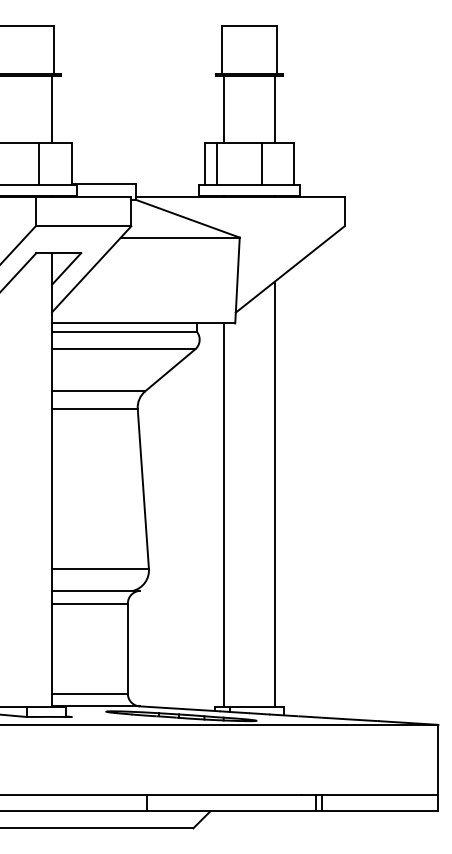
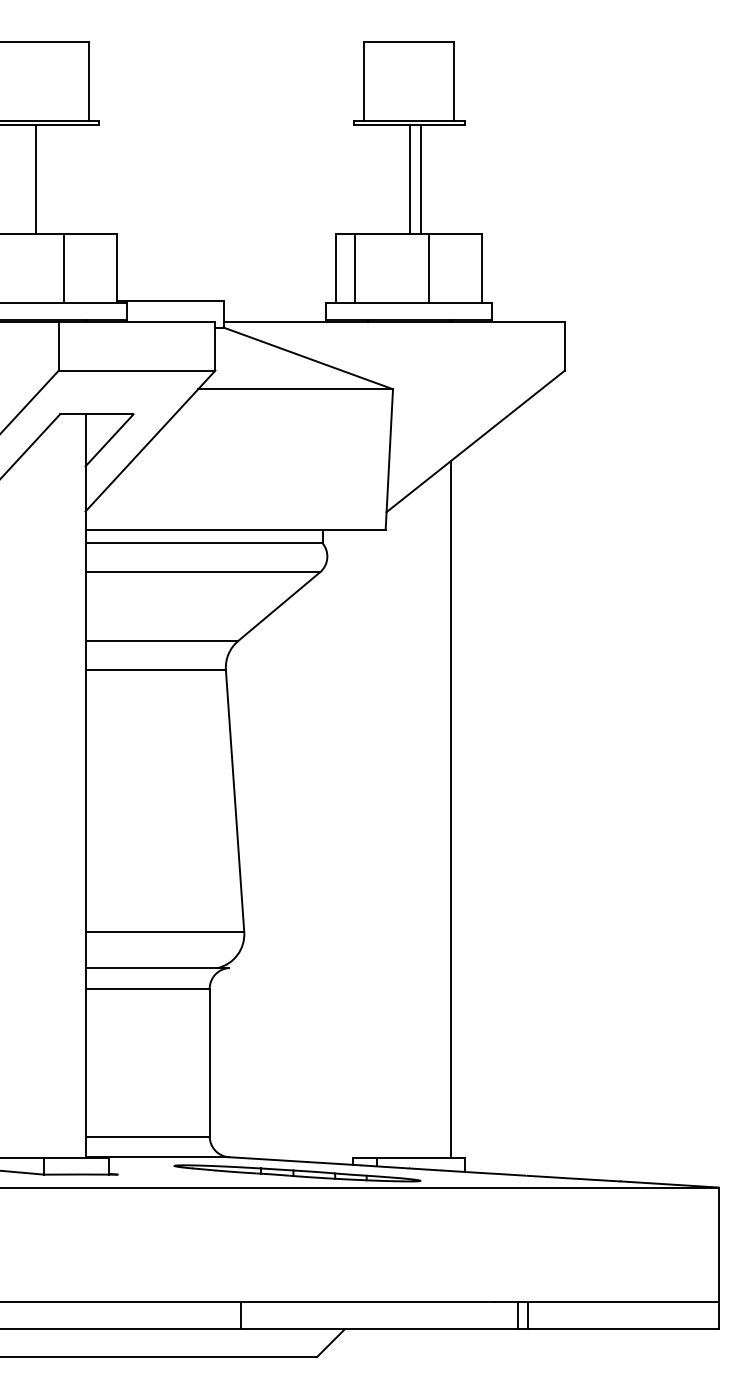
line: (52, 109) -> (37, 179), moved
line: (224, 109) -> (410, 179), moved
line: (274, 109) -> (420, 179), moved
line: (224, 514) -> (368, 842), removed

